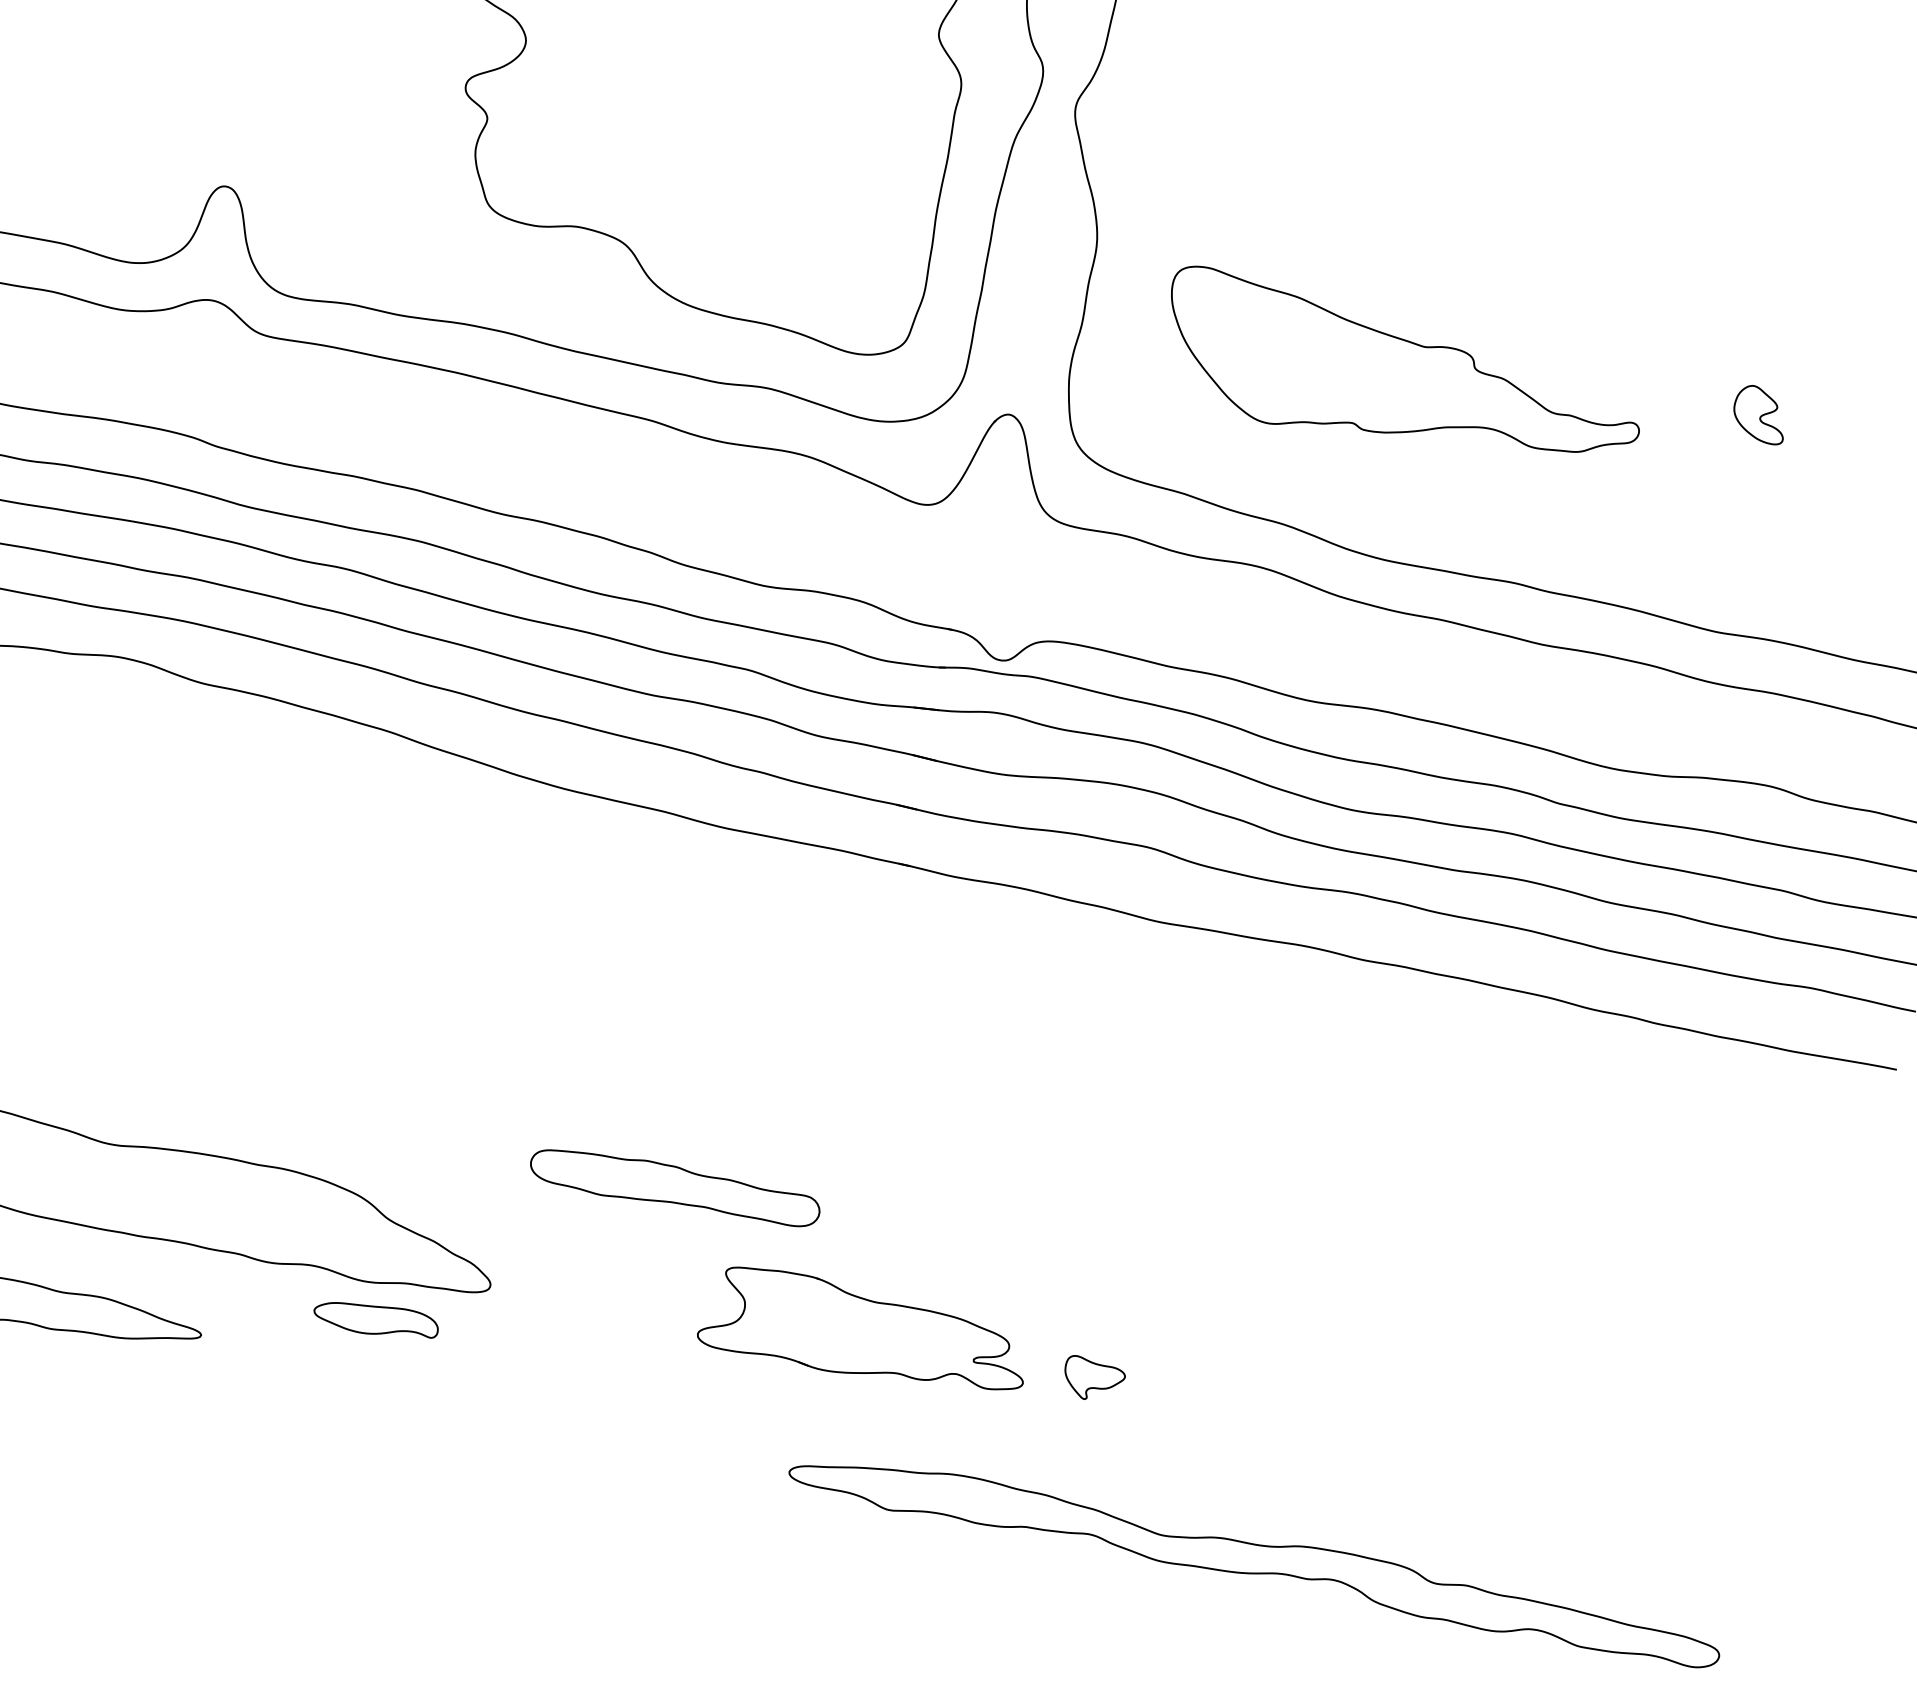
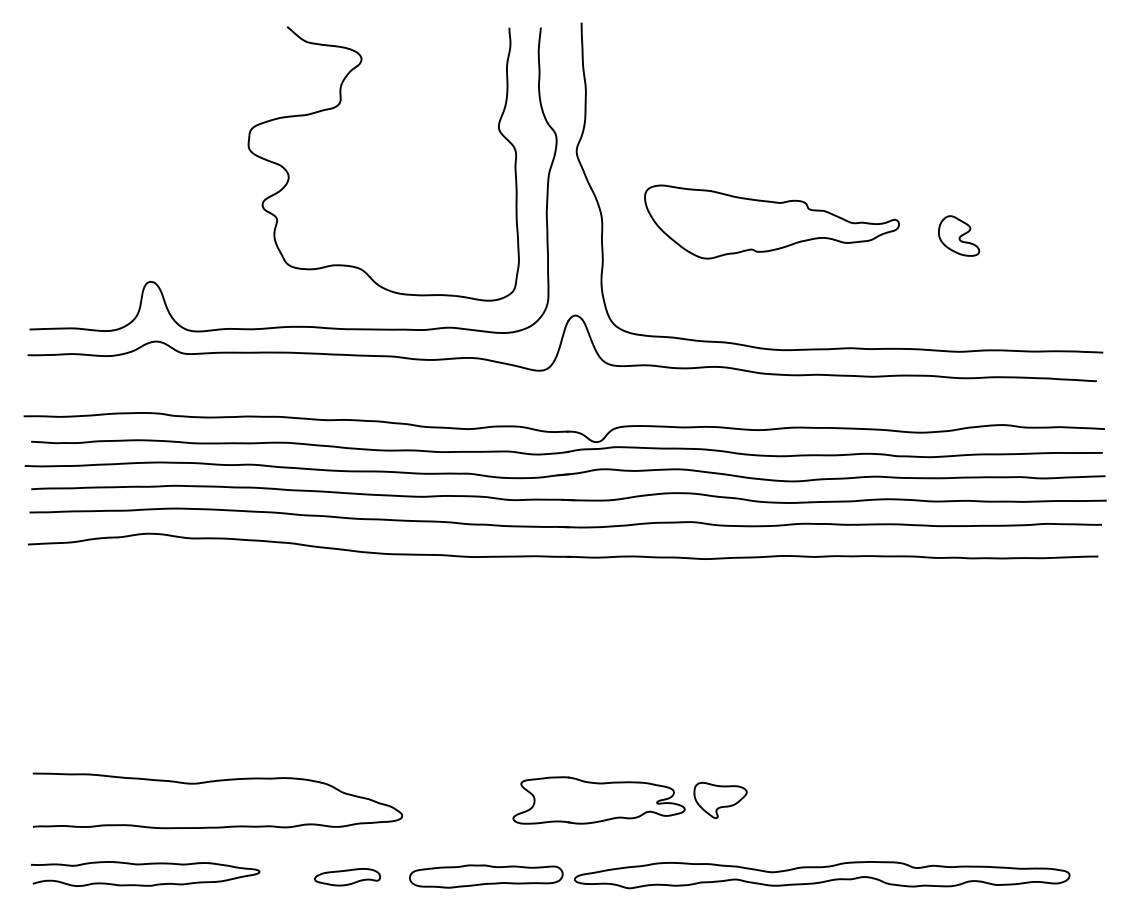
part: (1400, 378) -> (771, 221), moved
part: (1761, 413) -> (959, 235), size x1.43
part: (675, 1188) -> (486, 876), moved
part: (376, 1320) -> (347, 877), moved
part: (1093, 1378) -> (720, 799), size x1.67

